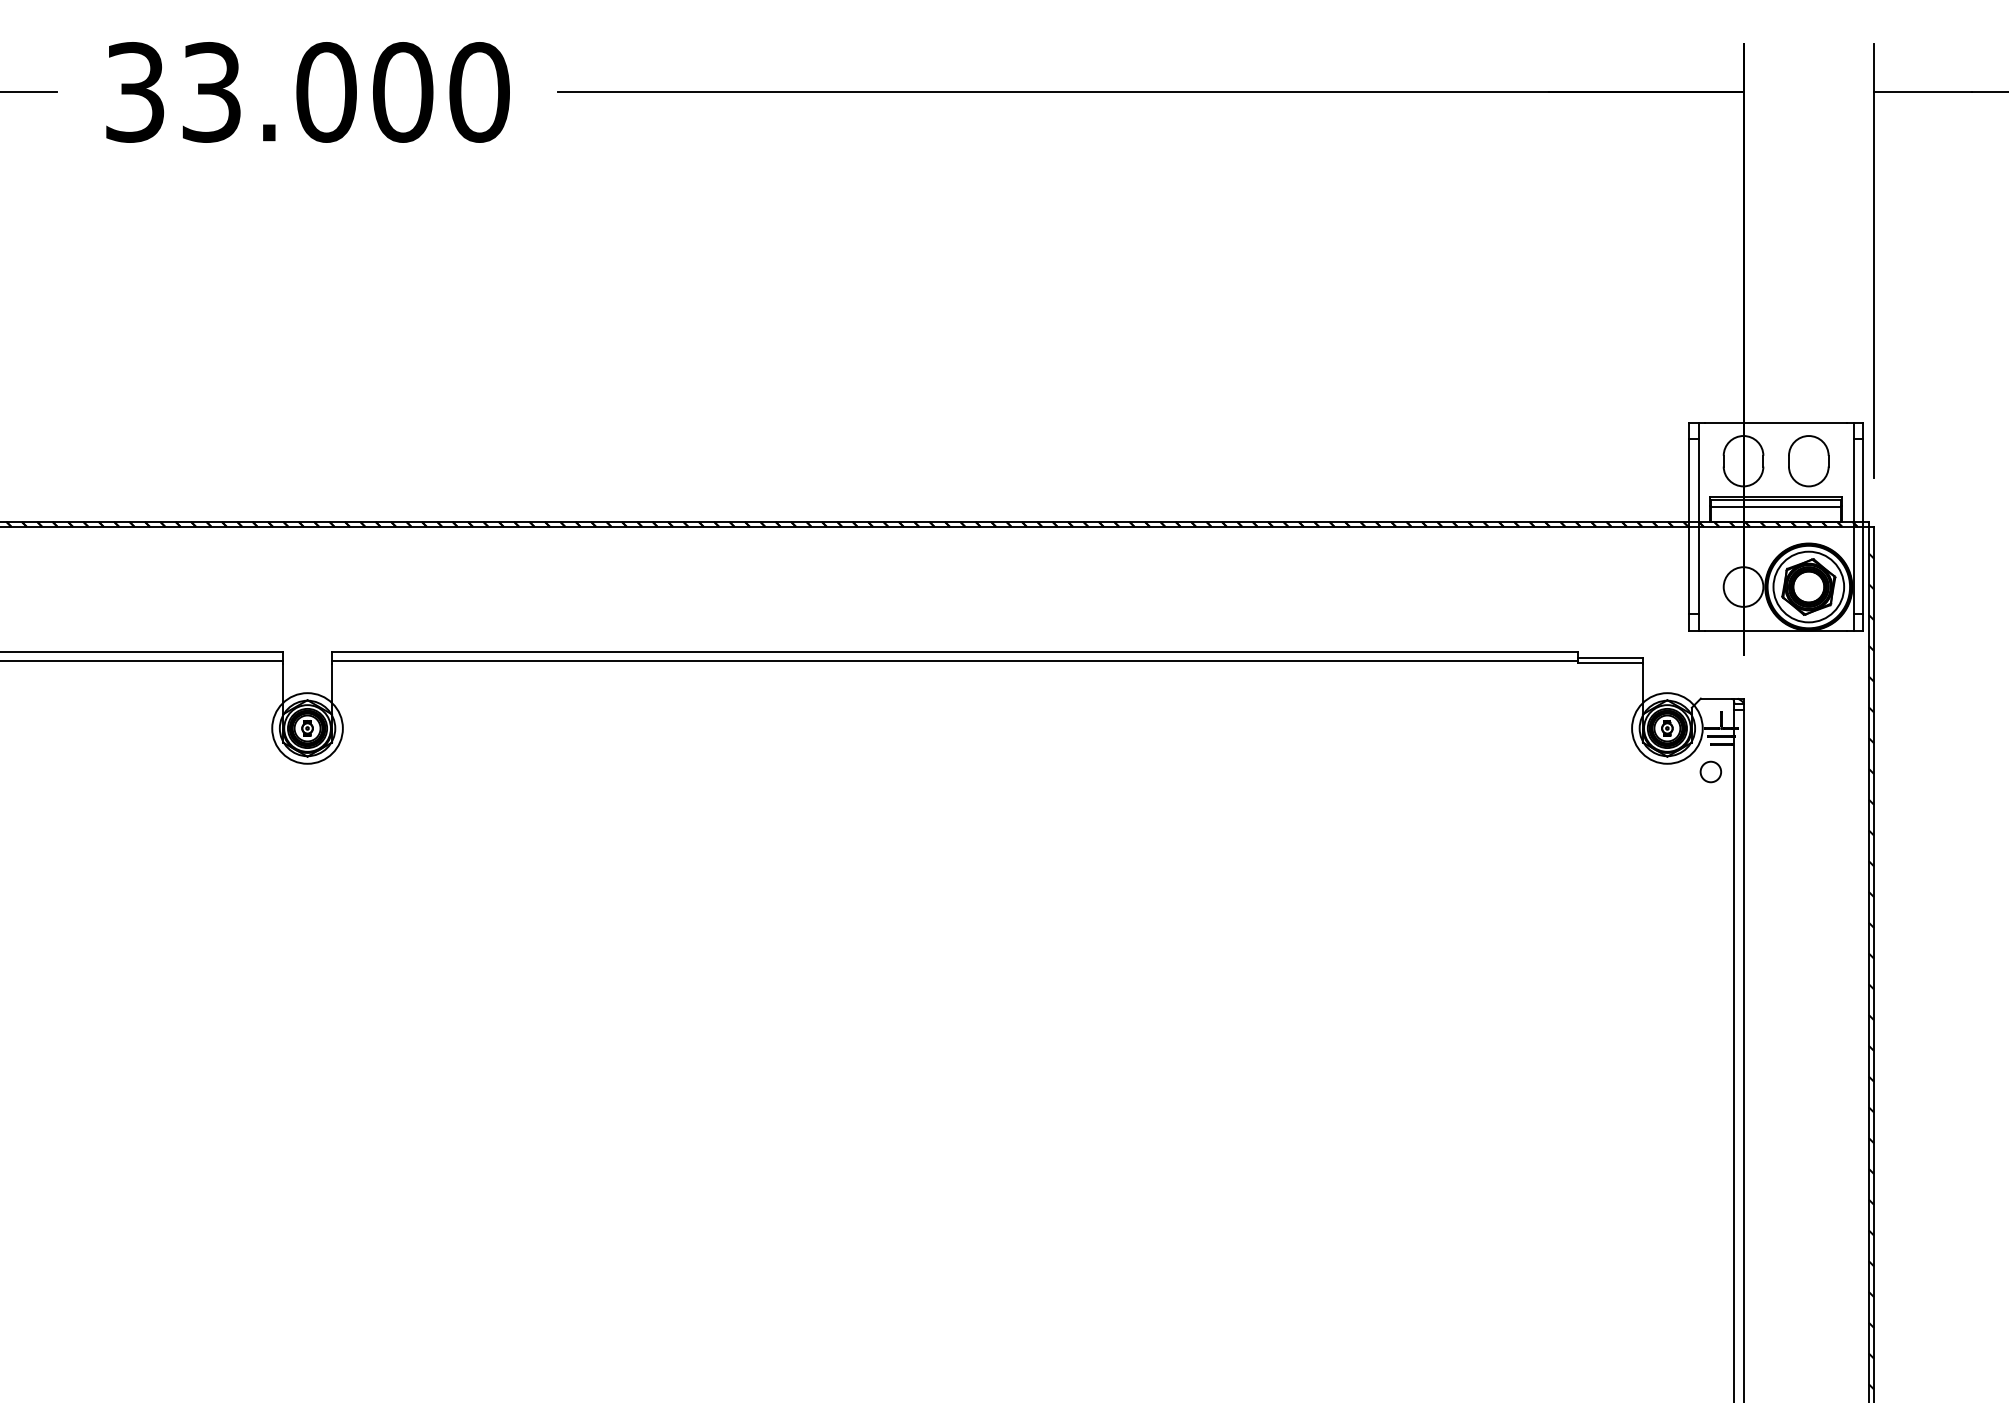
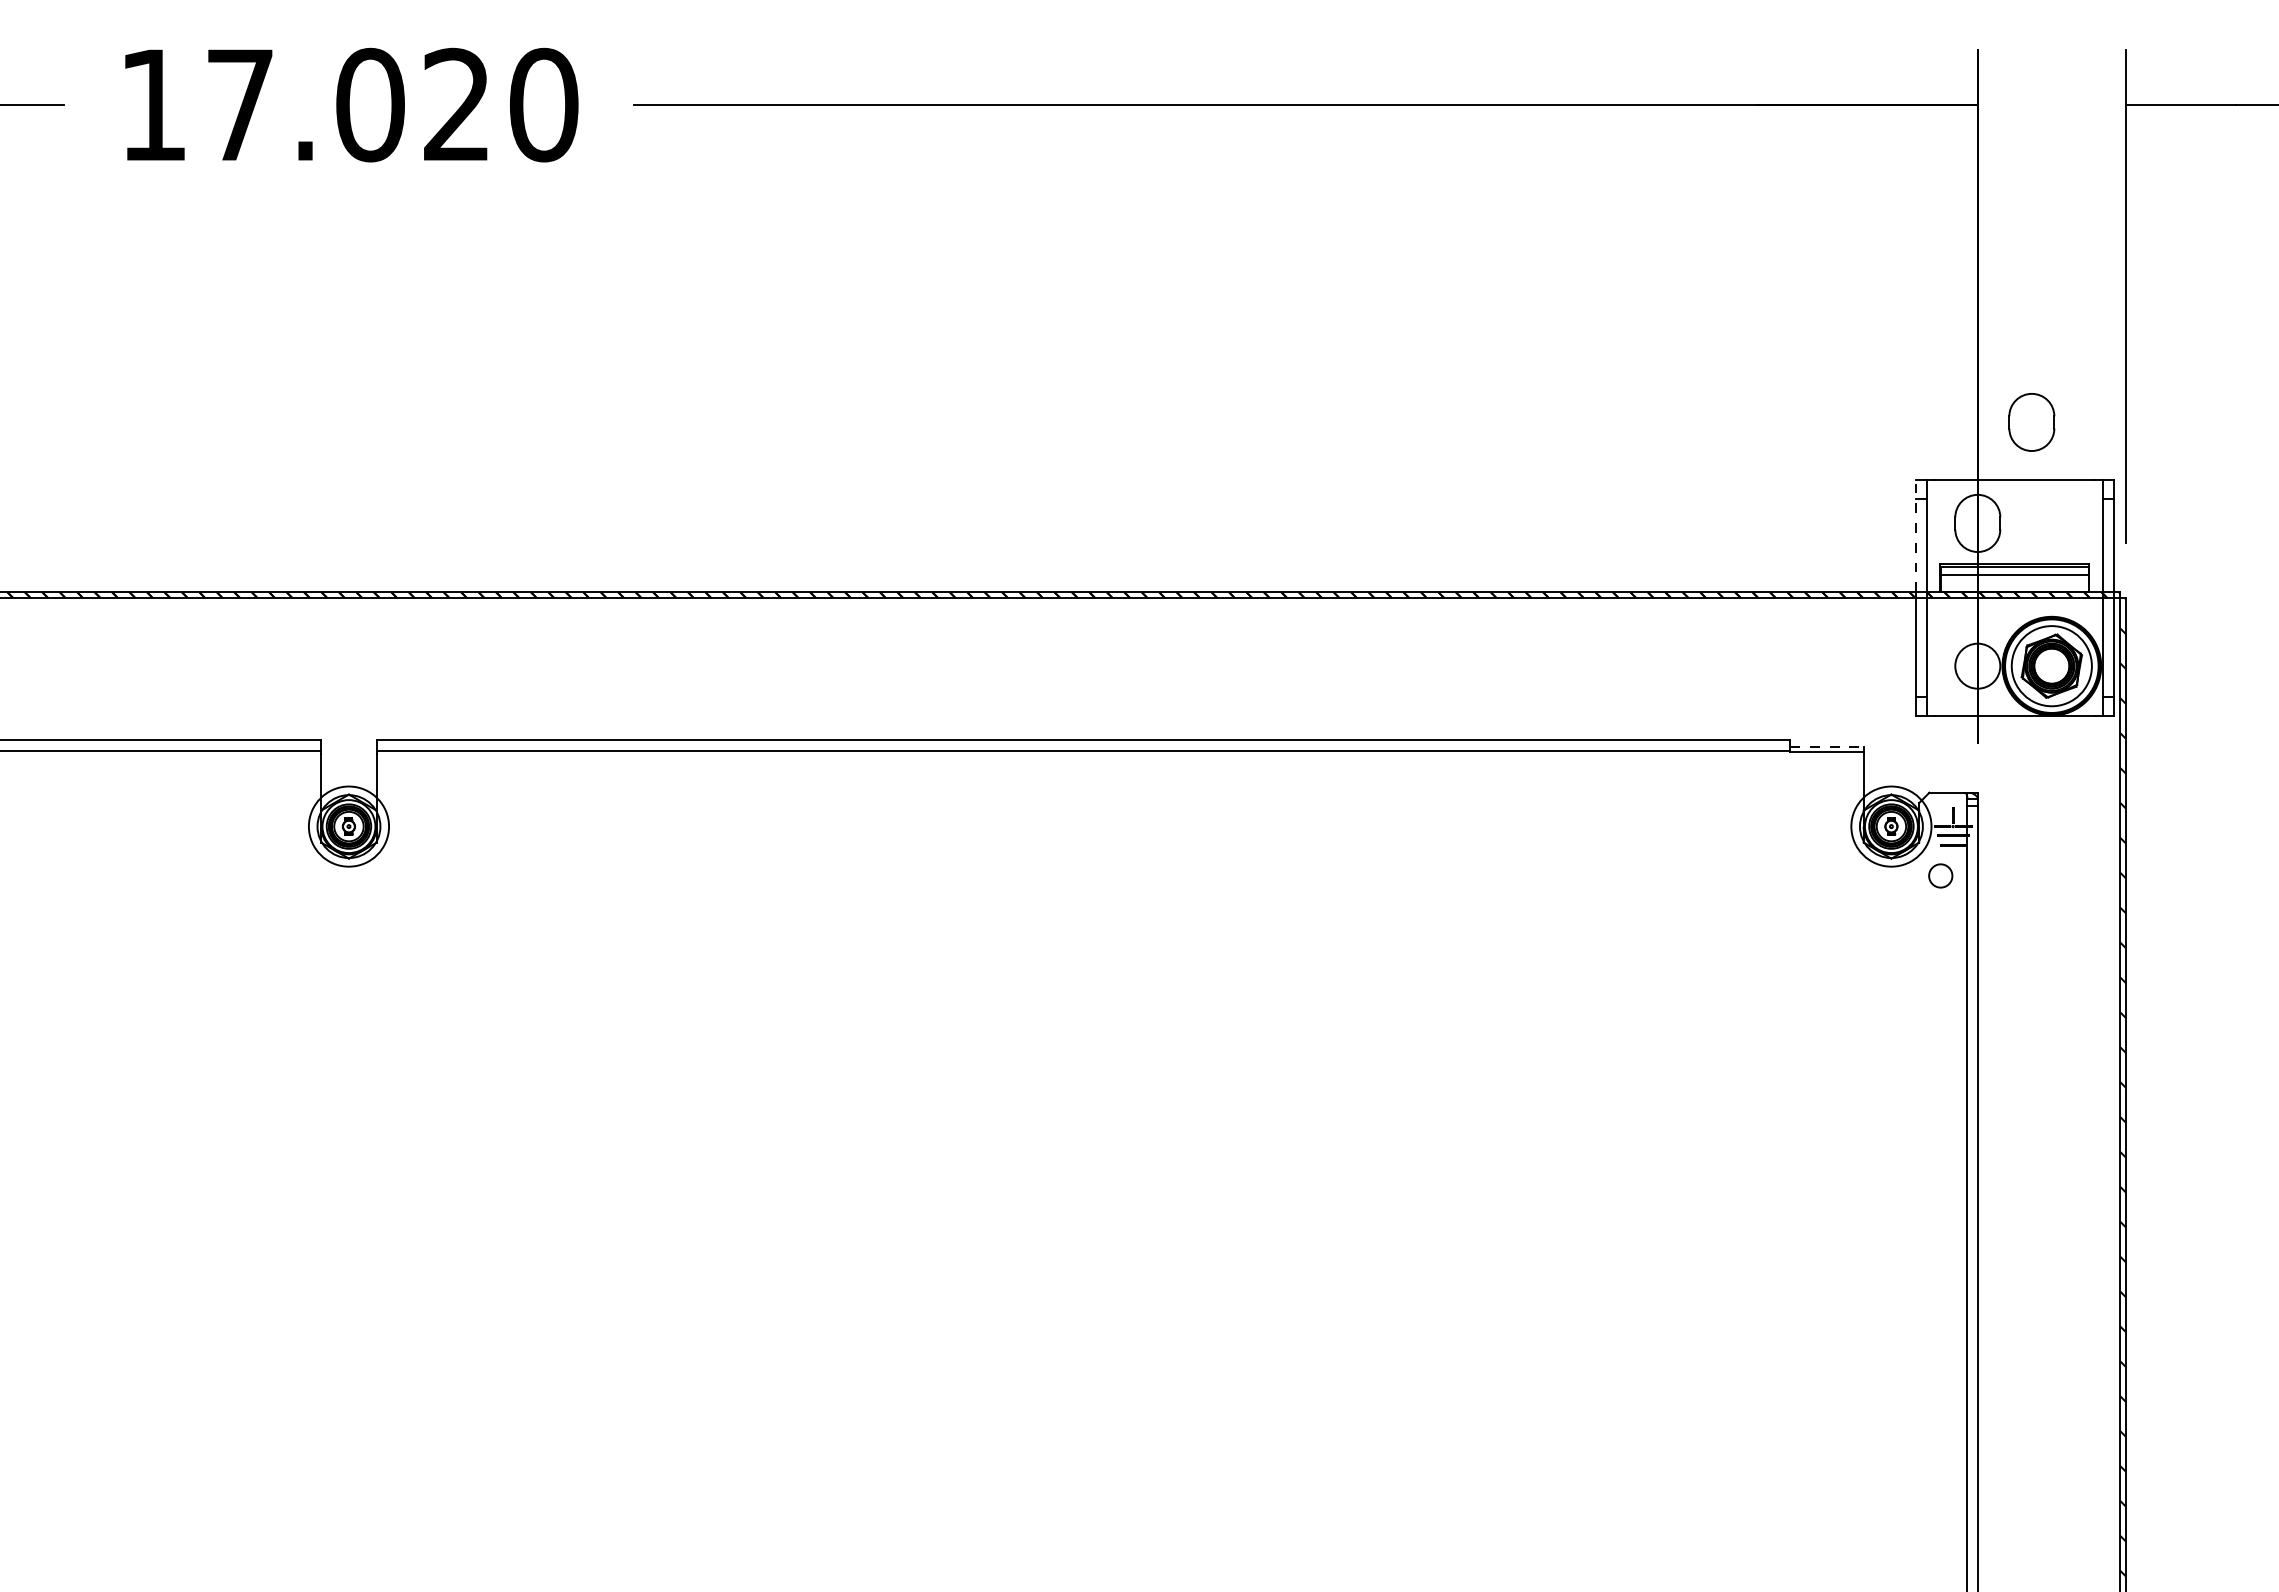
text: (269, 91) -> (305, 104), 33.000 -> 17.020
part: (1808, 461) -> (2031, 422), moved
line: (1689, 472) -> (1916, 536), solid -> dashed
line: (1610, 657) -> (1826, 746), solid -> dashed

